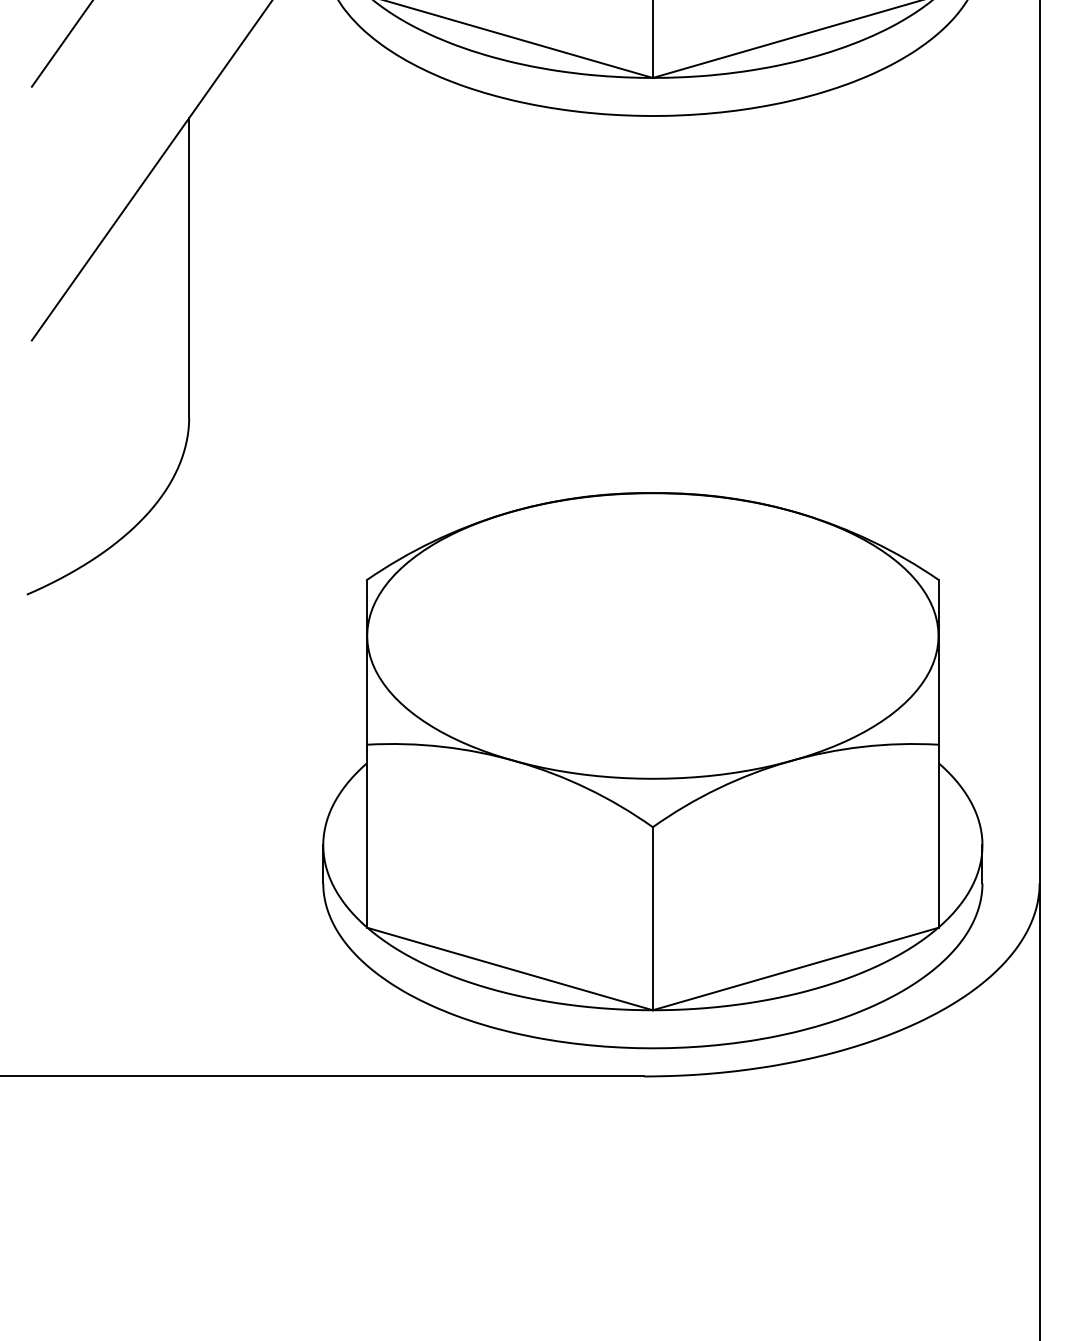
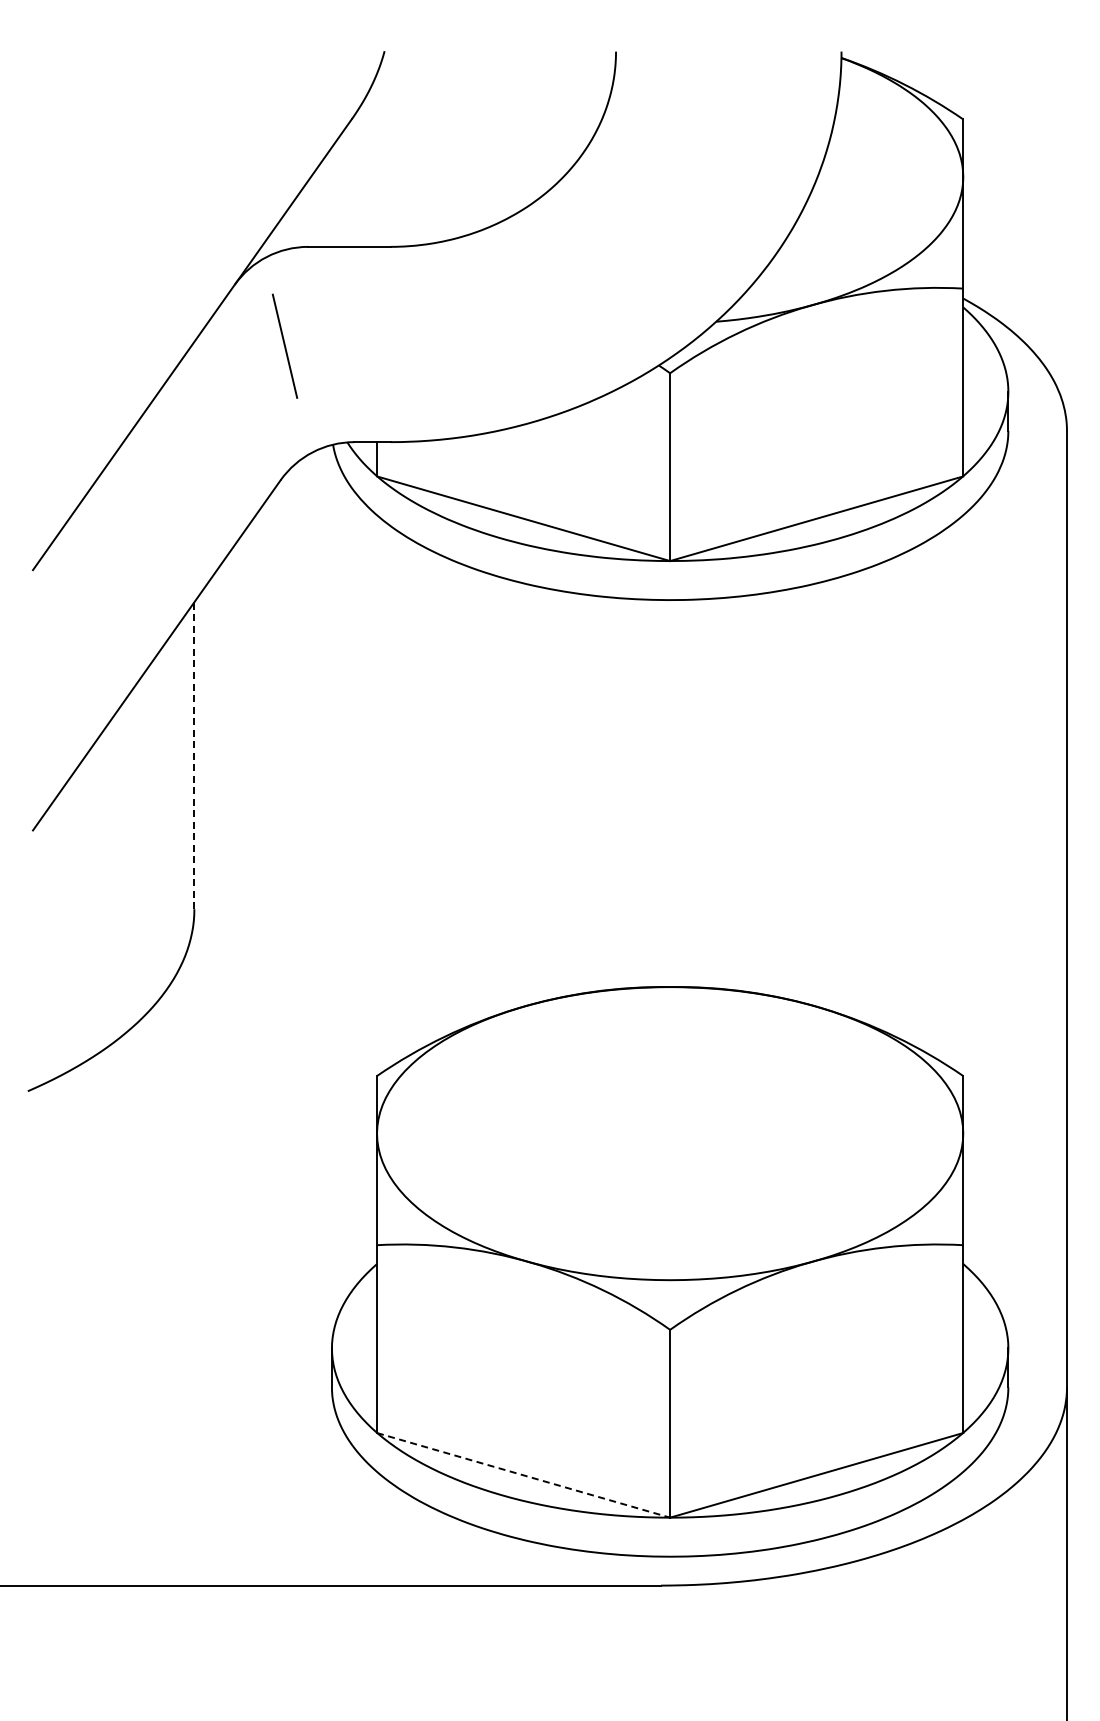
line: (189, 267) -> (194, 755), solid -> dashed
line: (509, 969) -> (523, 1475), solid -> dashed

